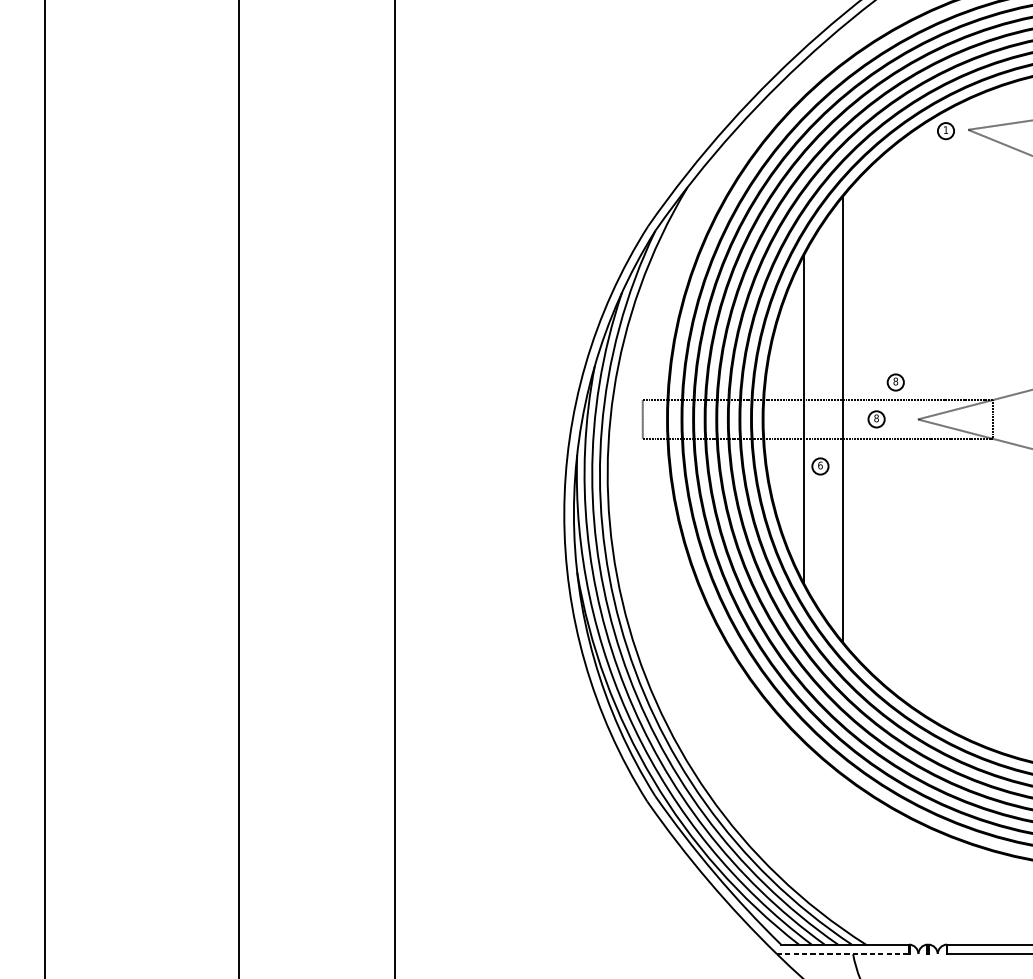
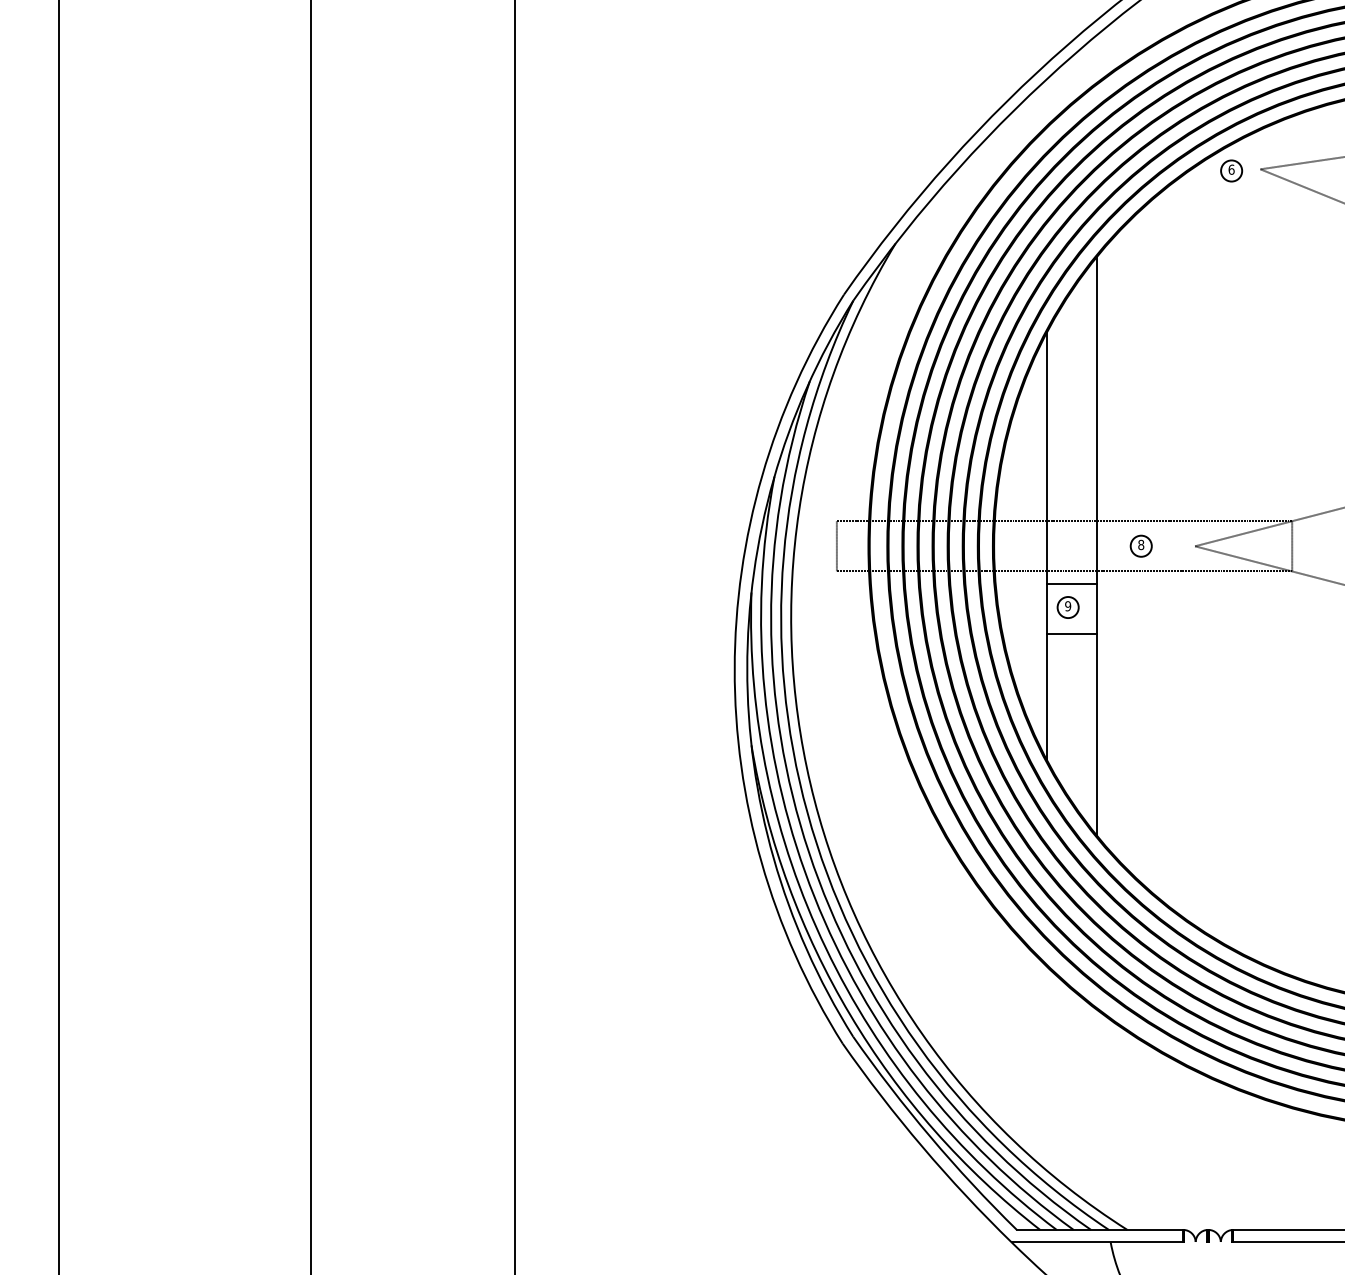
text: (945, 129) -> (1231, 169), 1 -> 6
part: (895, 381) -> (1165, 497), removed
line: (823, 448) -> (1071, 584), added
text: (820, 465) -> (1068, 606), 6 -> 9
line: (823, 487) -> (1071, 634), added
line: (842, 954) -> (1097, 1242), dashed -> solid

